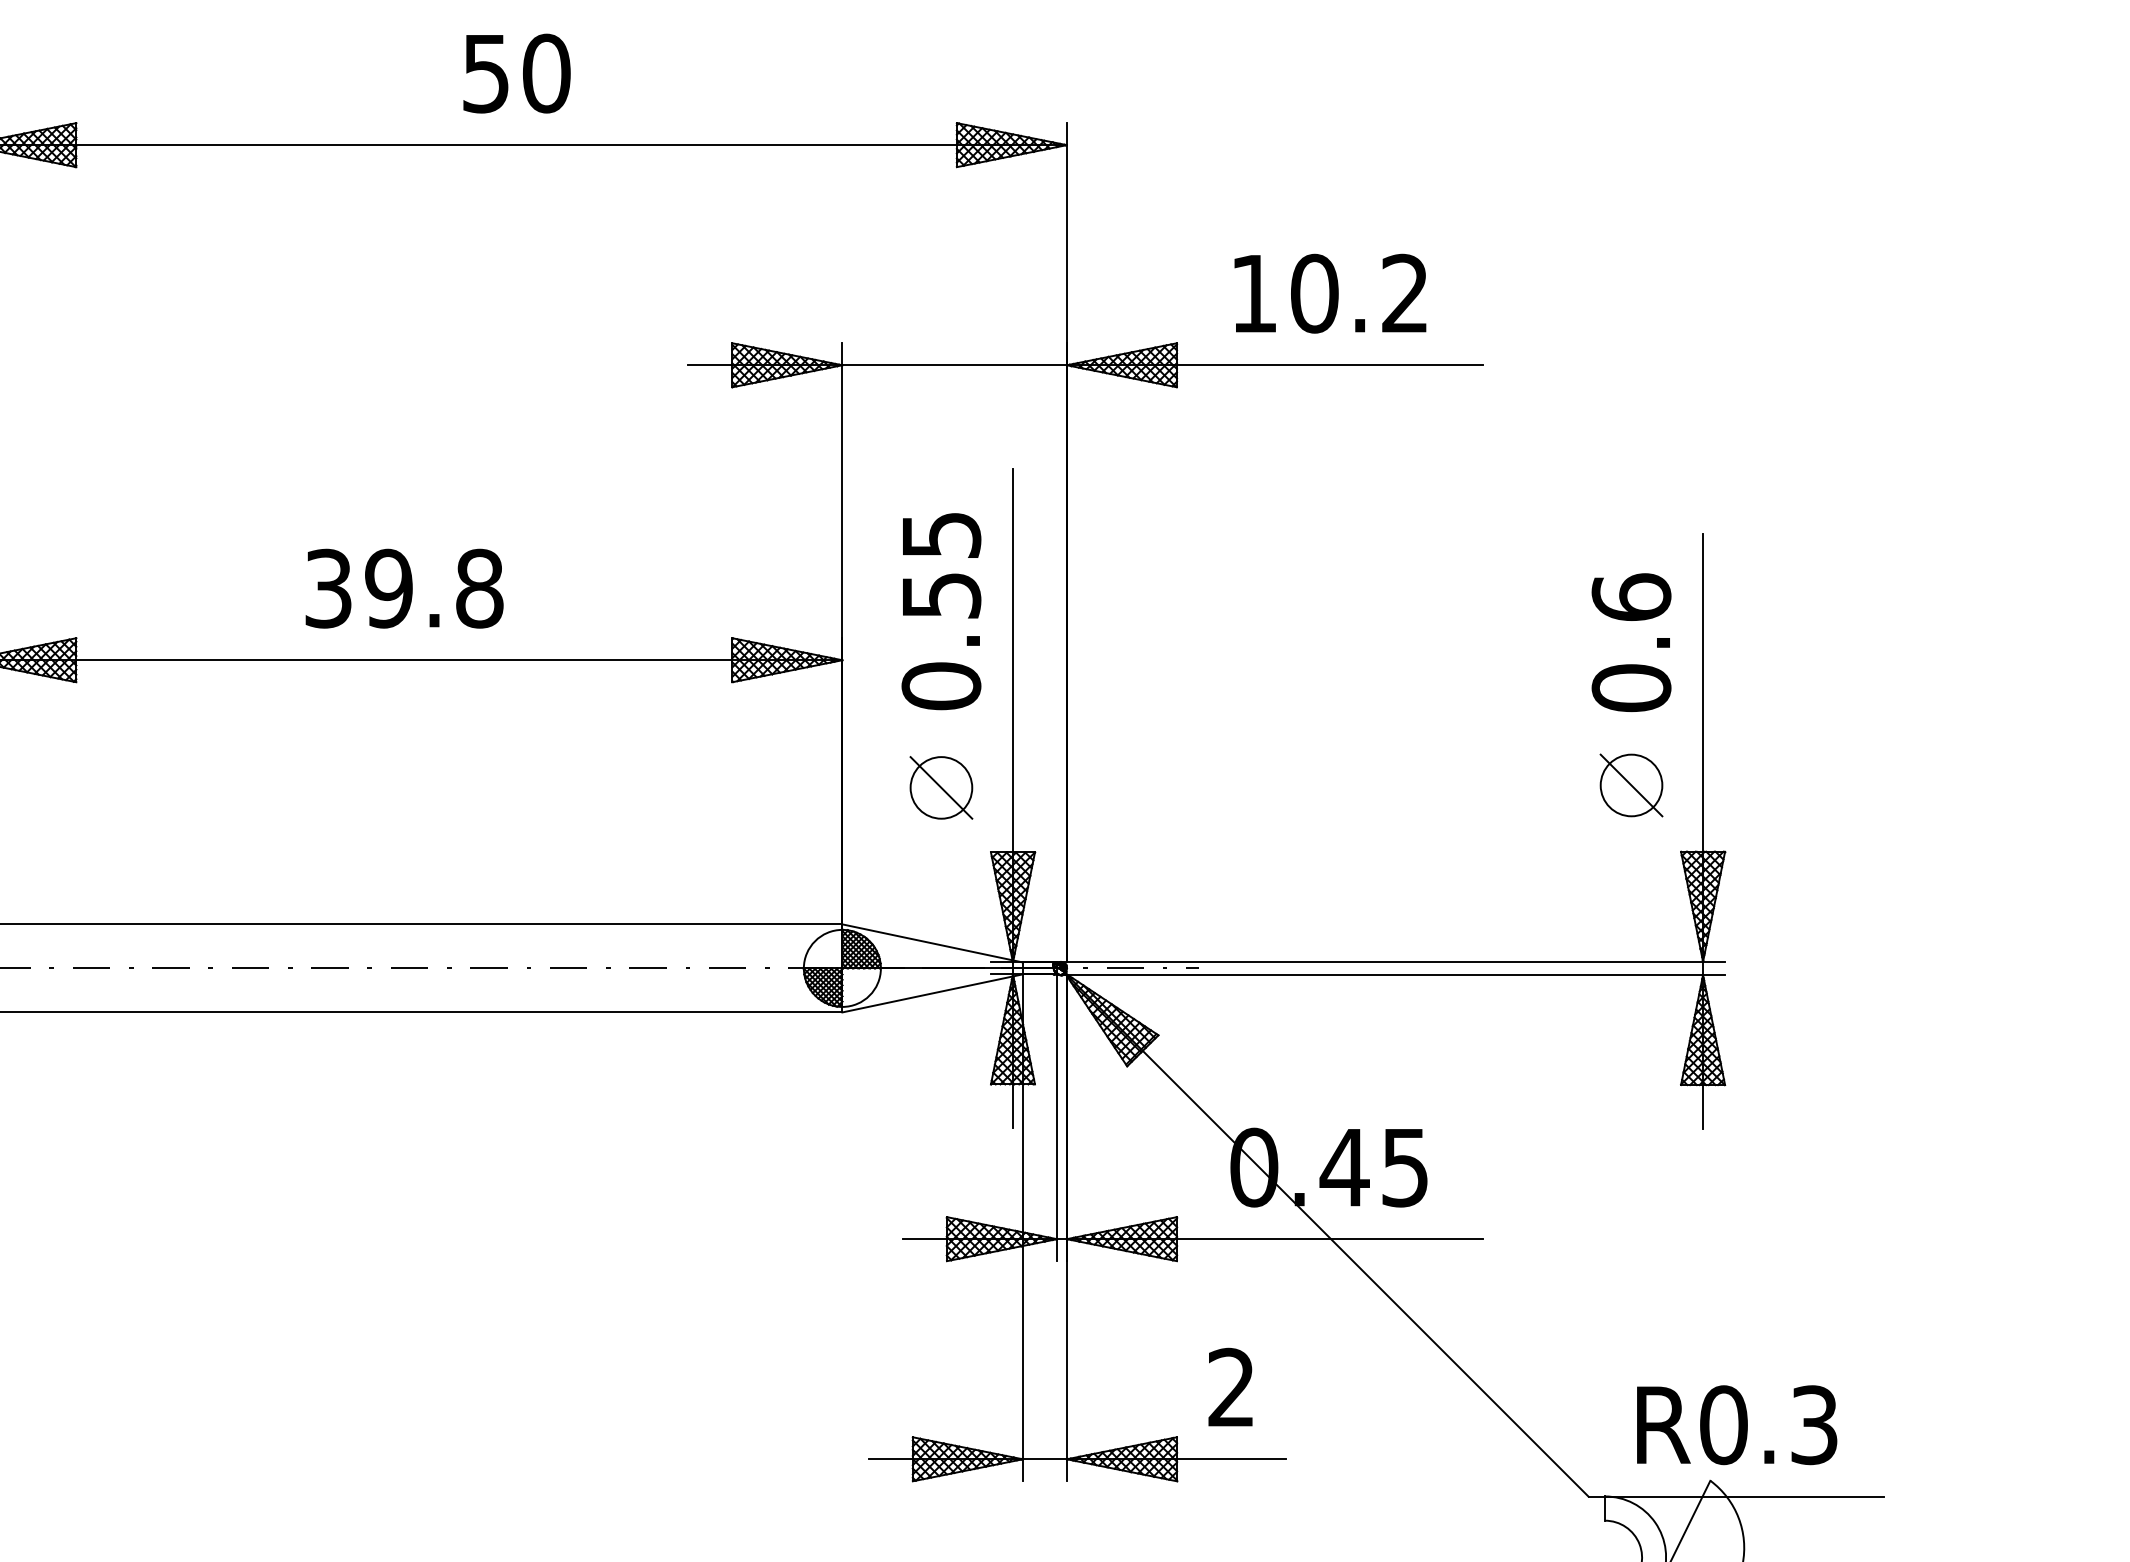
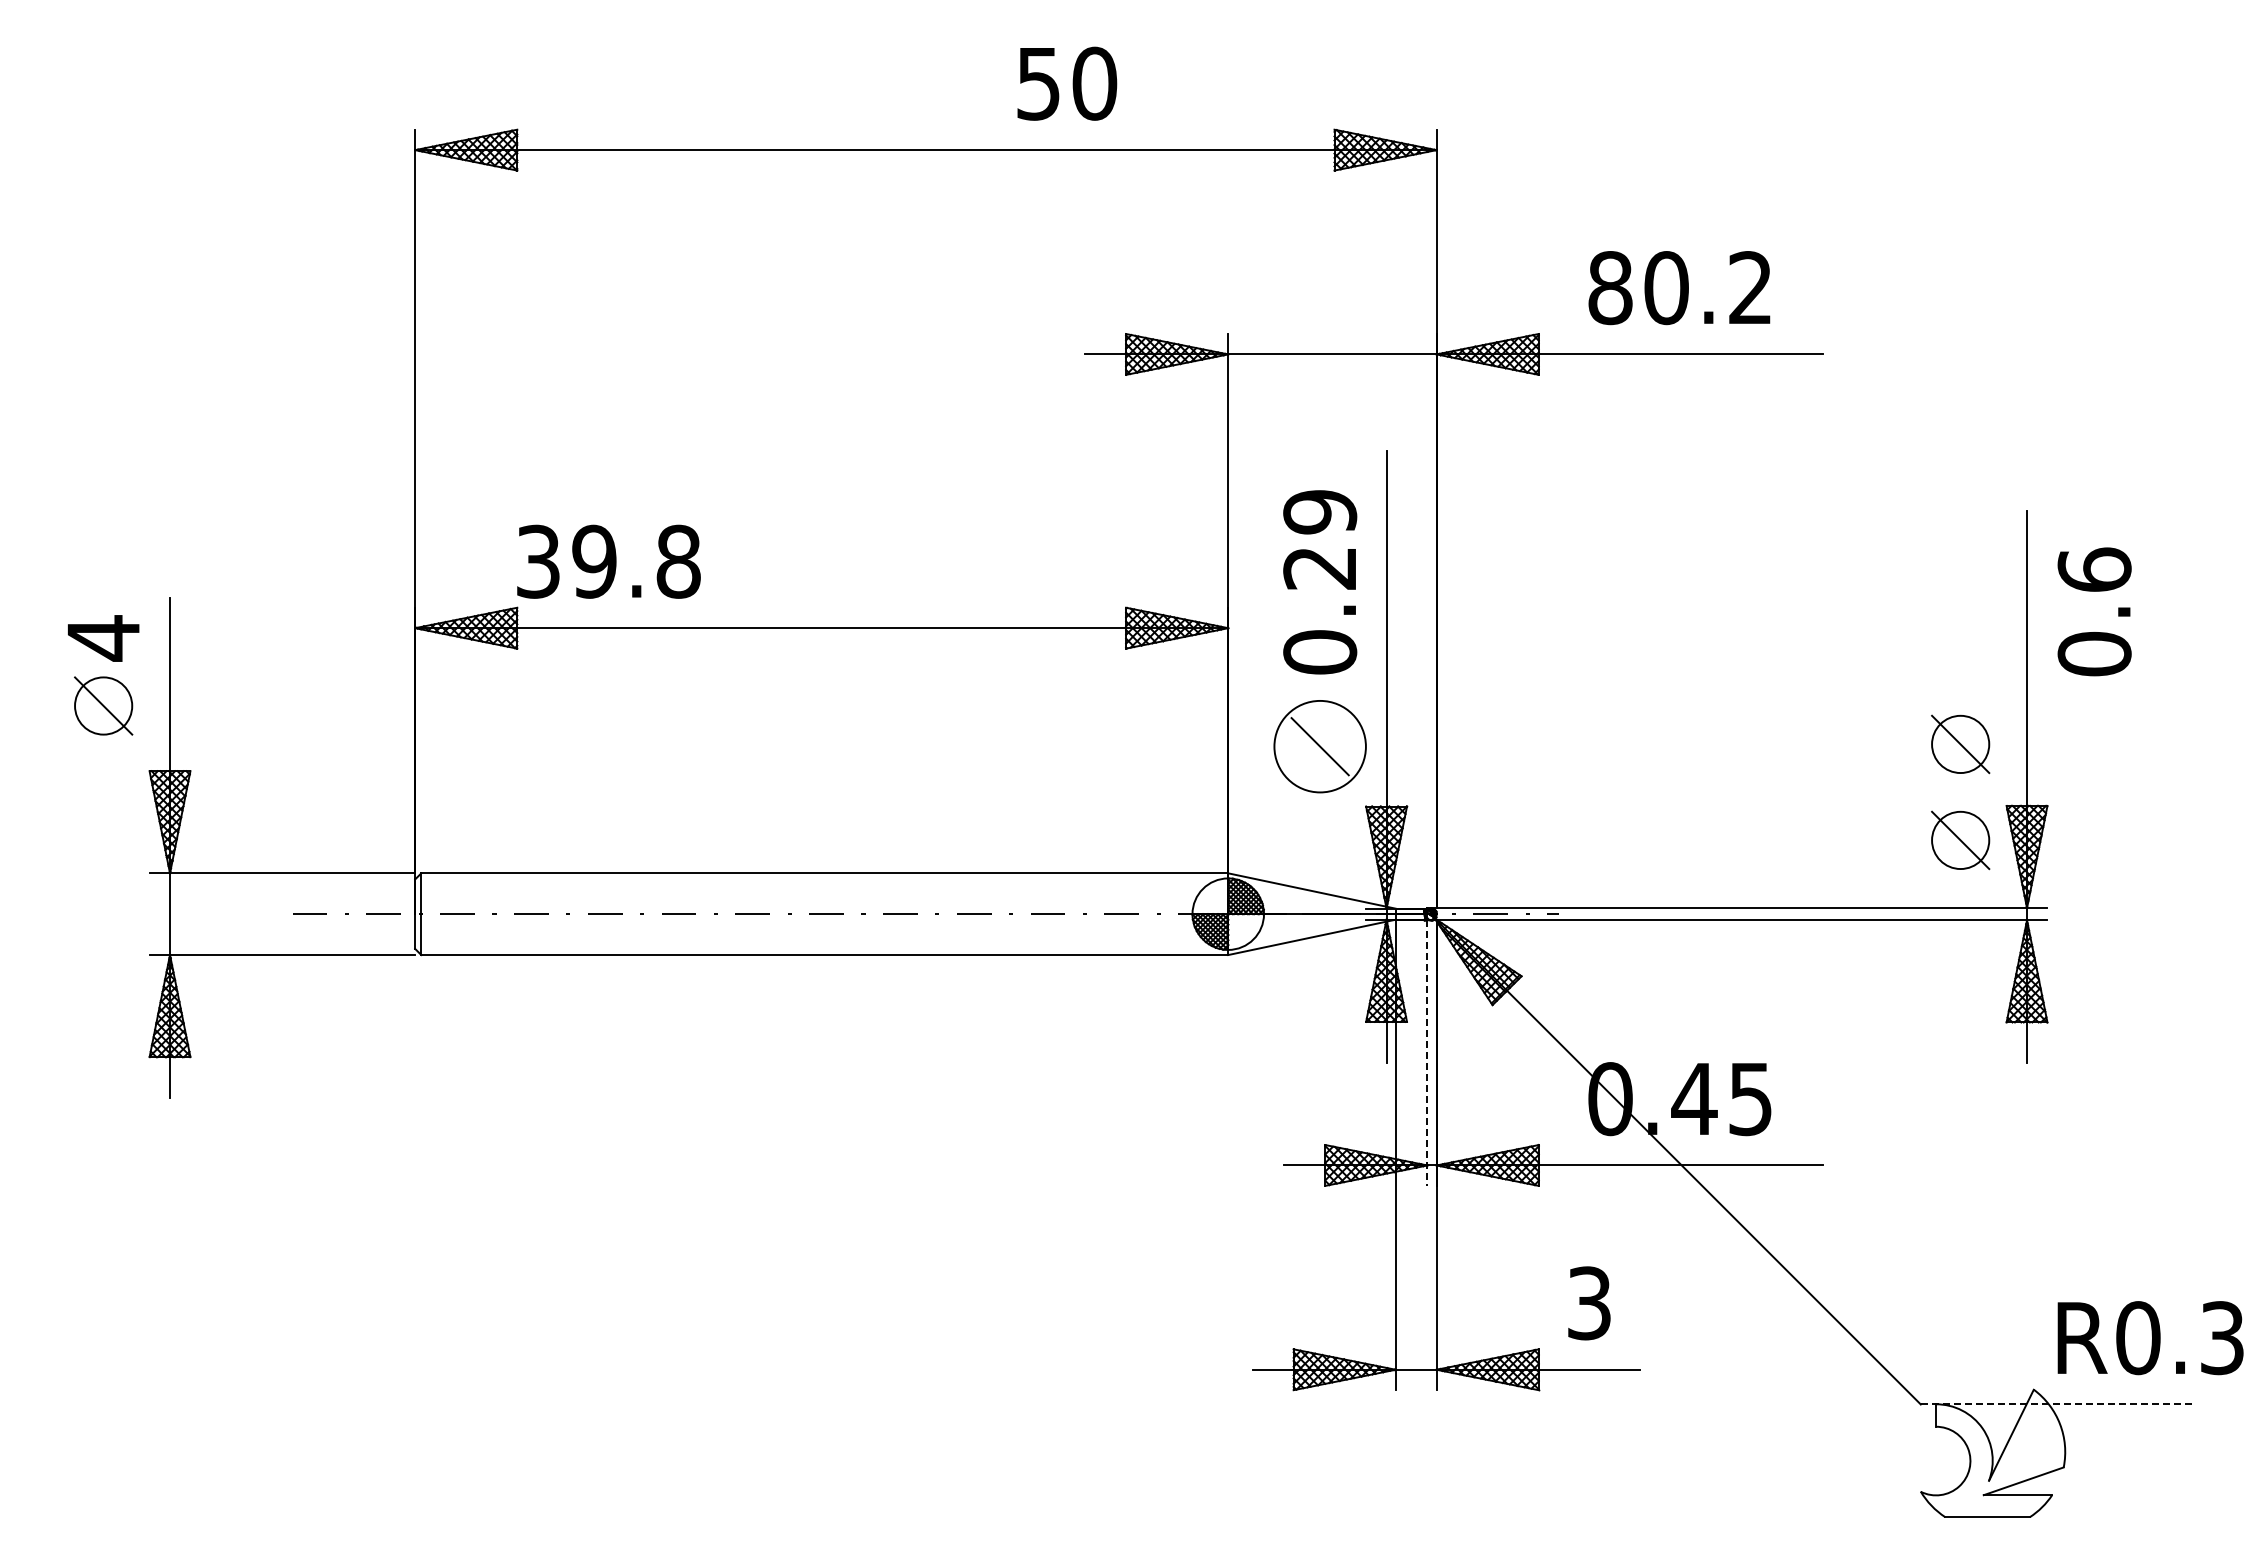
text: (517, 73) -> (1067, 83), moved
text: (1254, 294) -> (1610, 288), 10.2 -> 80.2
text: (941, 564) -> (1320, 539), 0.55 -> 0.29
text: (404, 588) -> (608, 561), moved
text: (1631, 642) -> (2094, 611), moved
circle: (940, 787) -> (1319, 746), size x1.6
part: (1631, 889) -> (1960, 840), added
line: (1057, 1118) -> (1427, 1053), solid -> dashed
text: (1231, 1387) -> (1589, 1303), 2 -> 3
text: (1736, 1425) -> (2150, 1338), moved
line: (1736, 1496) -> (2058, 1404), solid -> dashed

